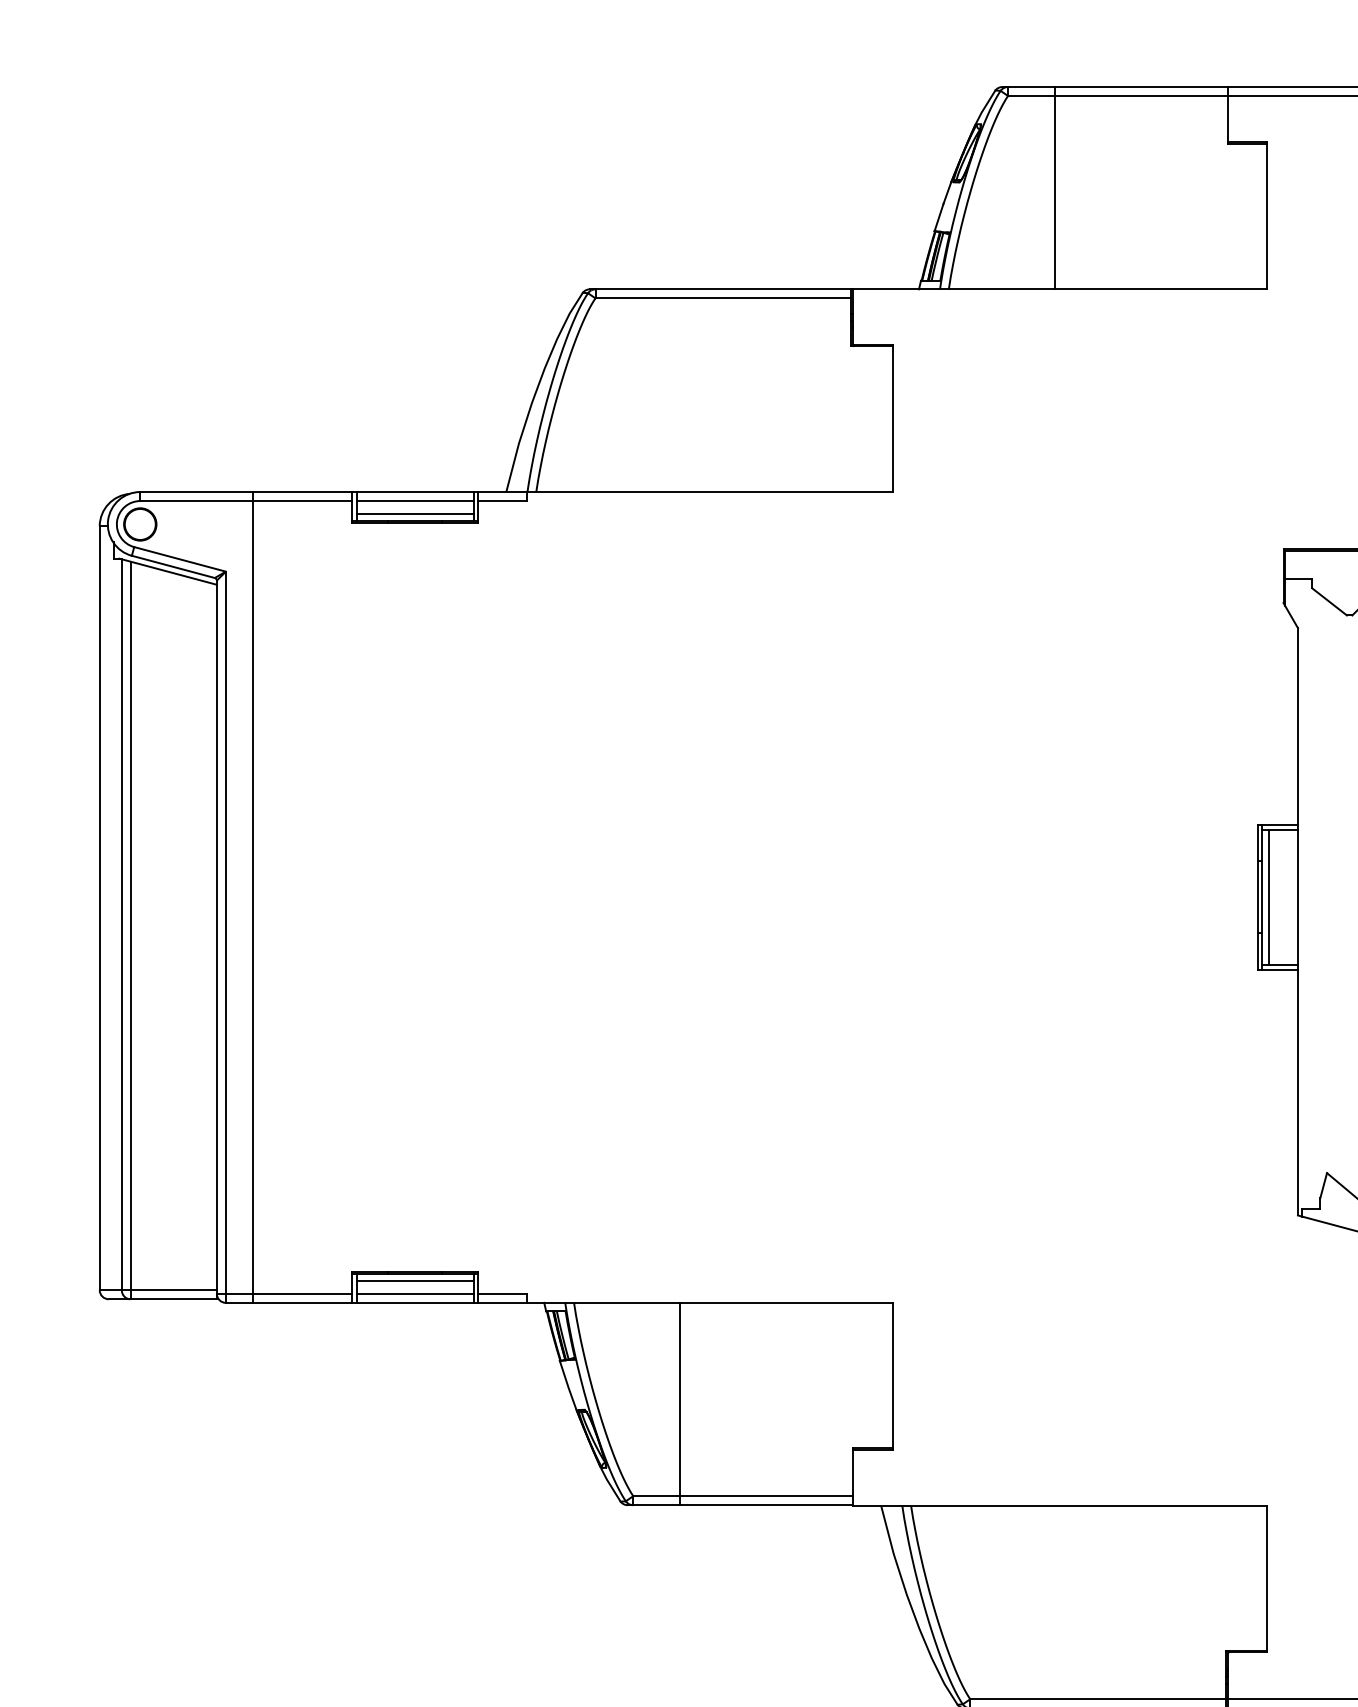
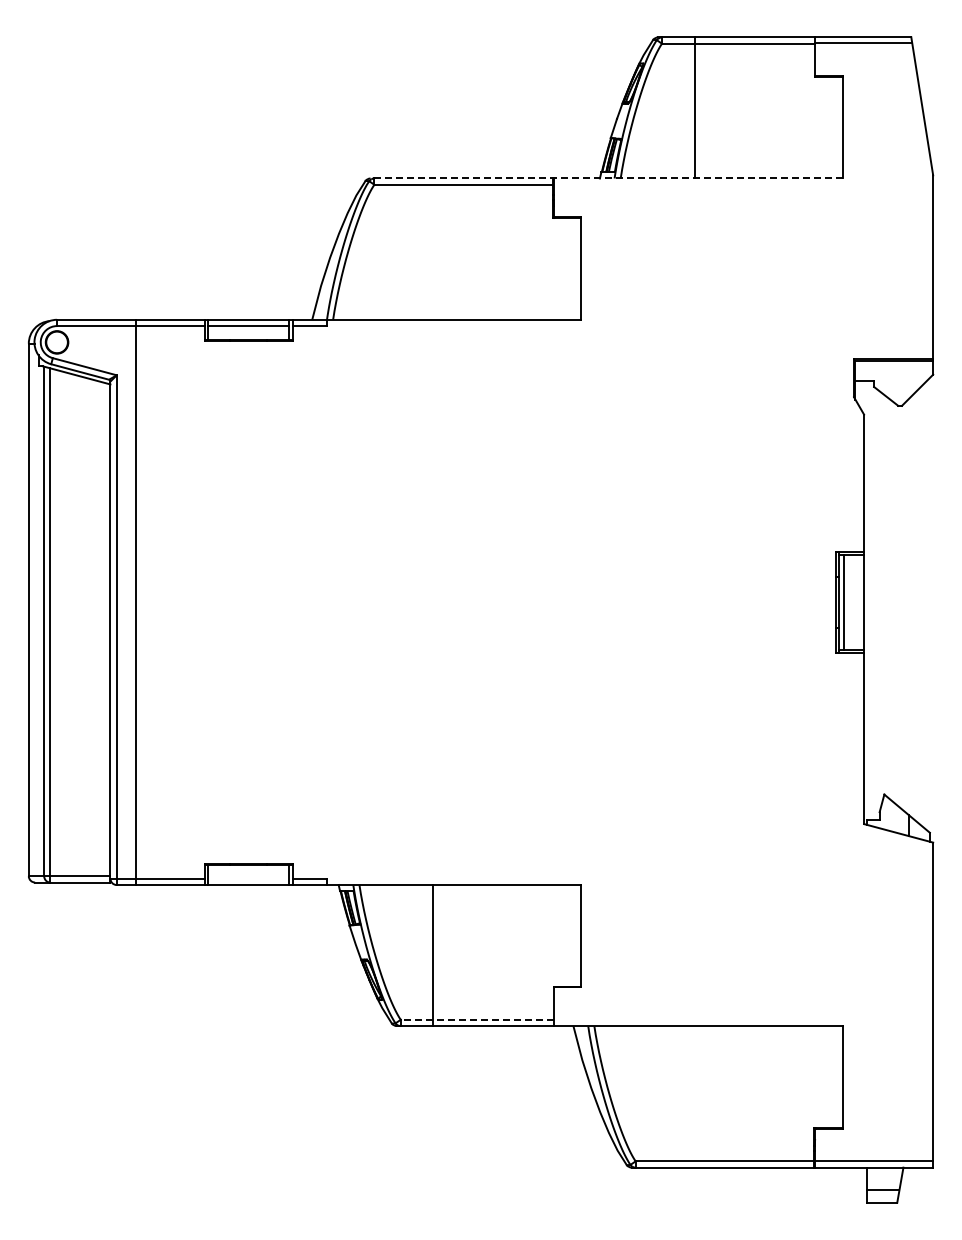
line: (928, 289) -> (606, 178), solid -> dashed
line: (414, 513) -> (248, 334), removed
line: (414, 1280) -> (248, 869), removed
line: (414, 1293) -> (248, 878), removed
line: (743, 1495) -> (477, 1019), solid -> dashed

